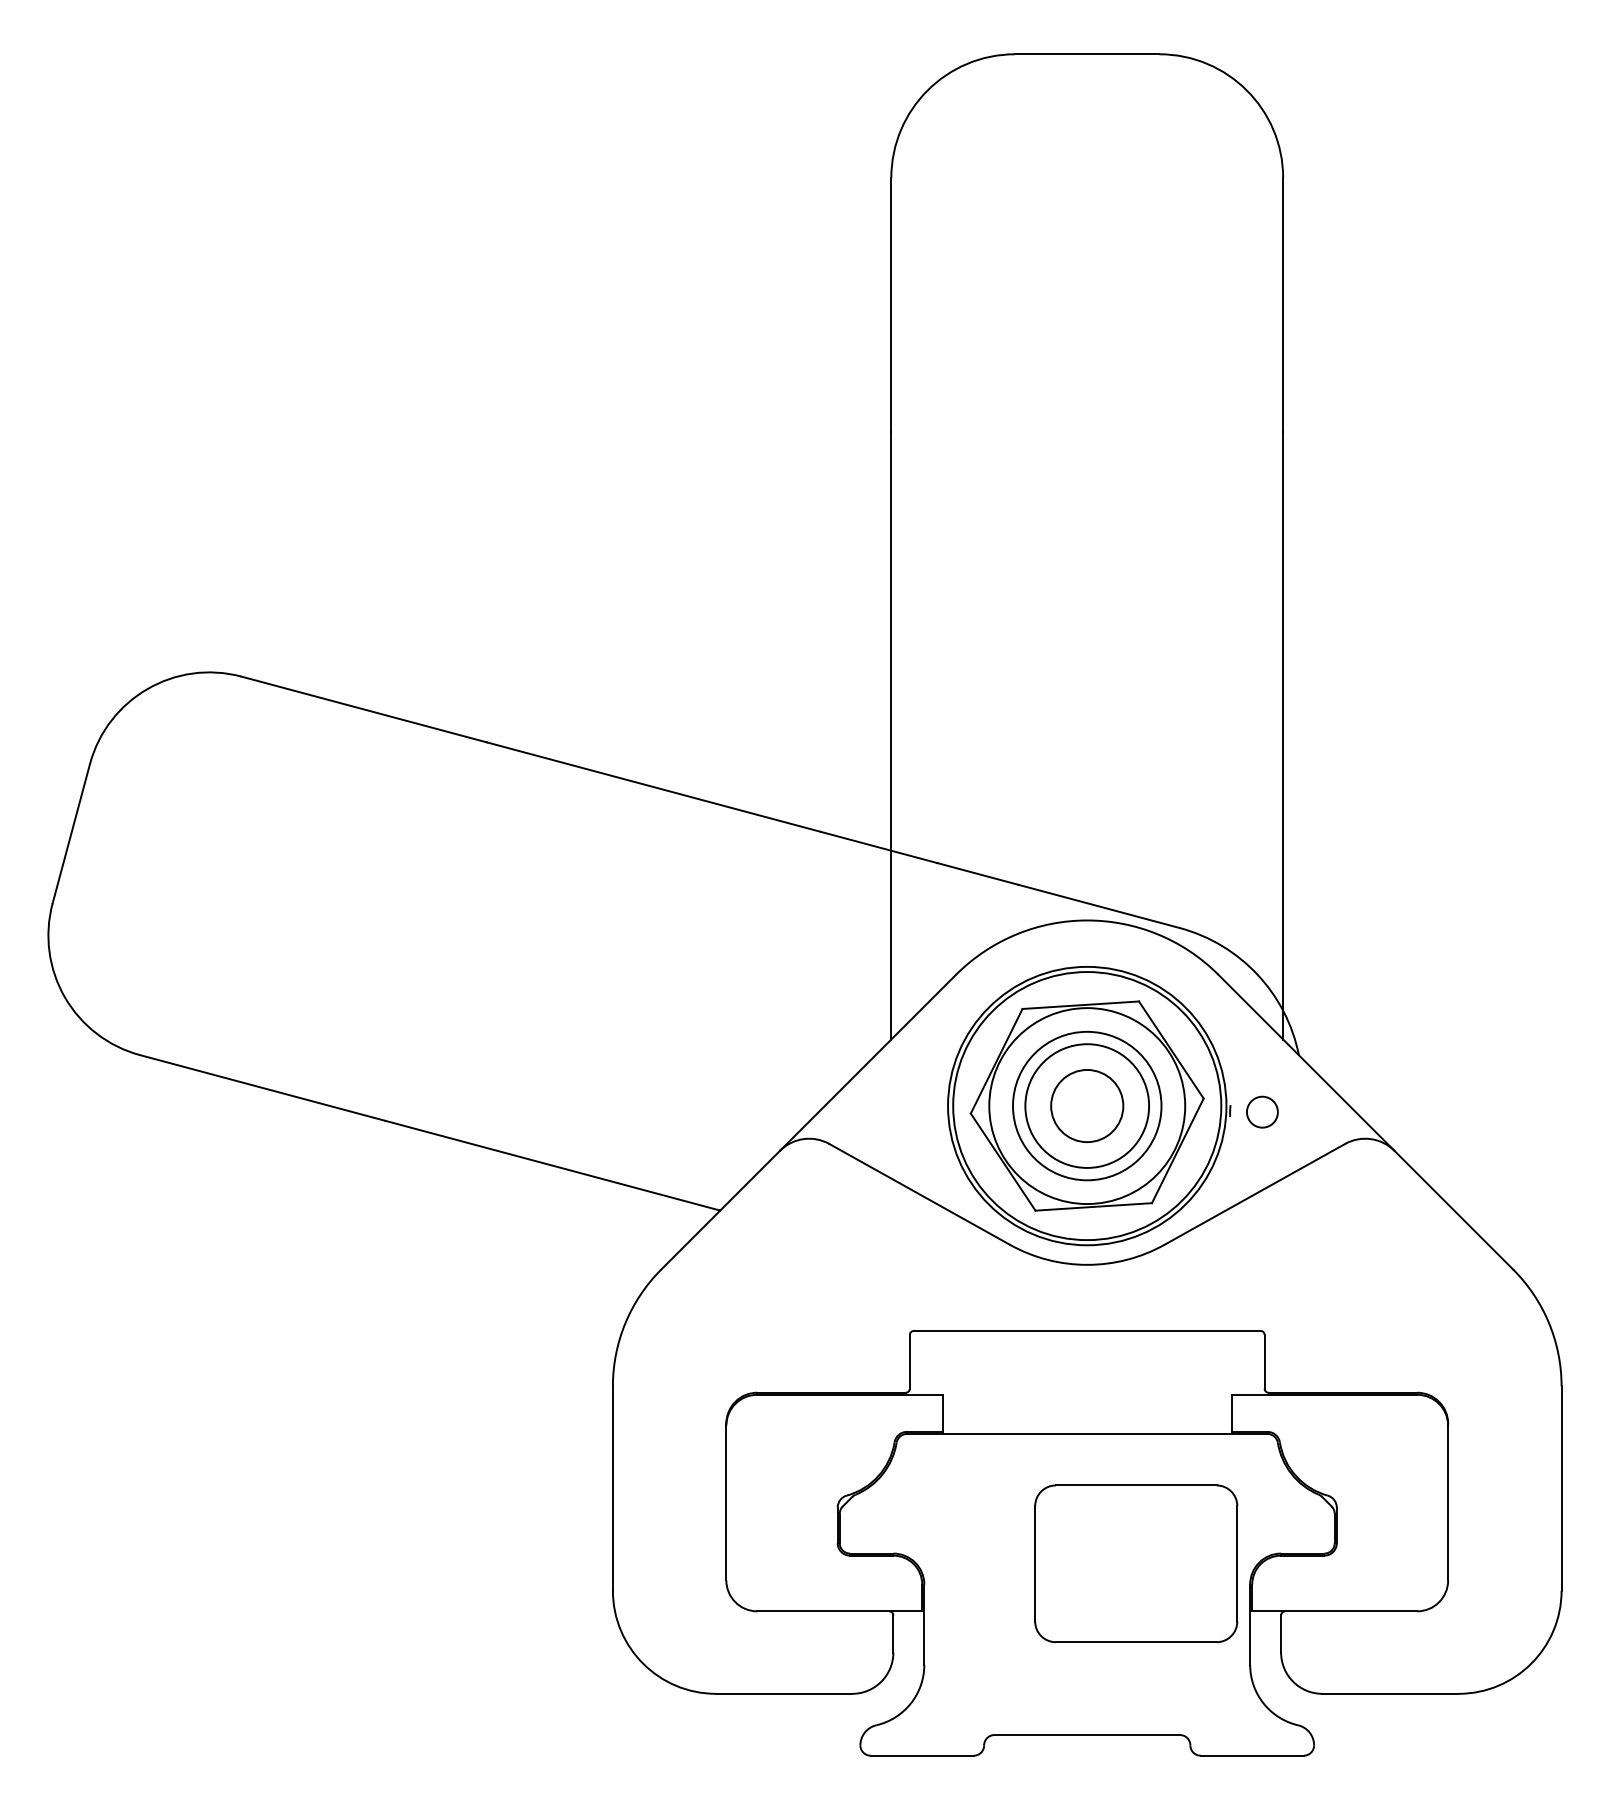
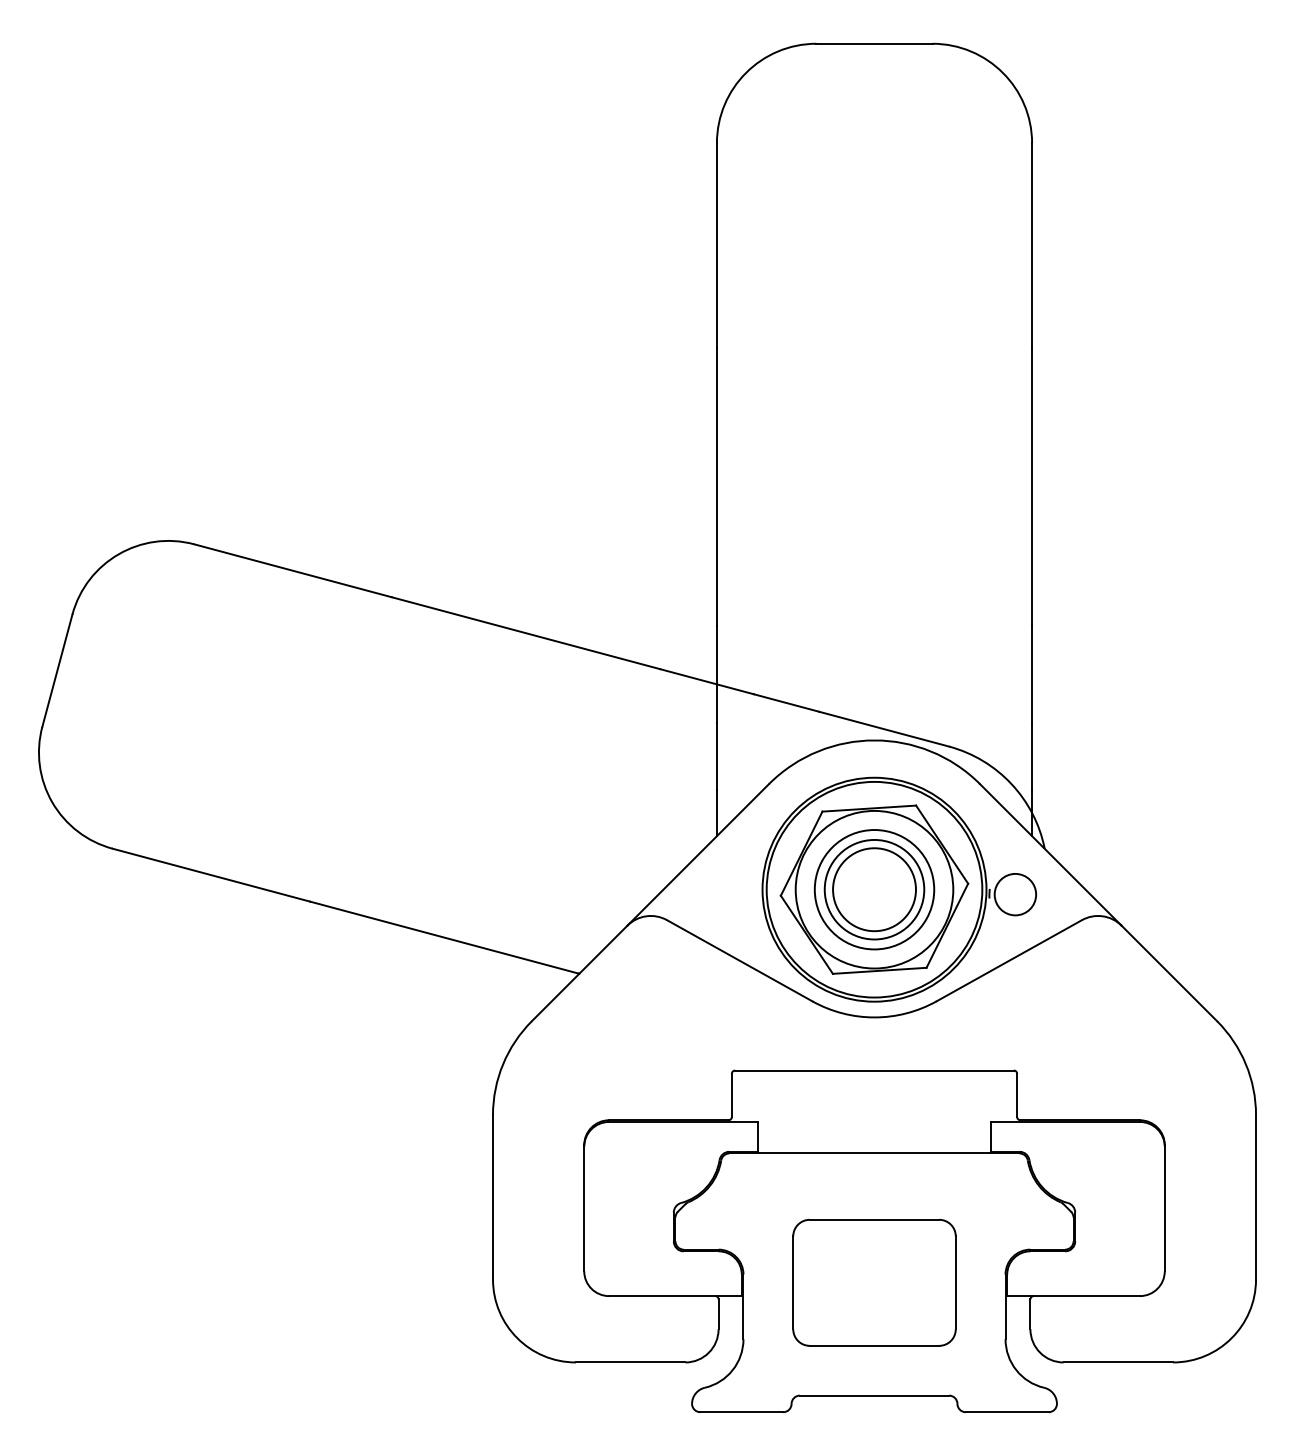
circle: (1086, 1105) -> (873, 889), size x1.43
circle: (1262, 1111) -> (1015, 894), size x1.67
part: (1136, 1563) -> (874, 1282), moved

